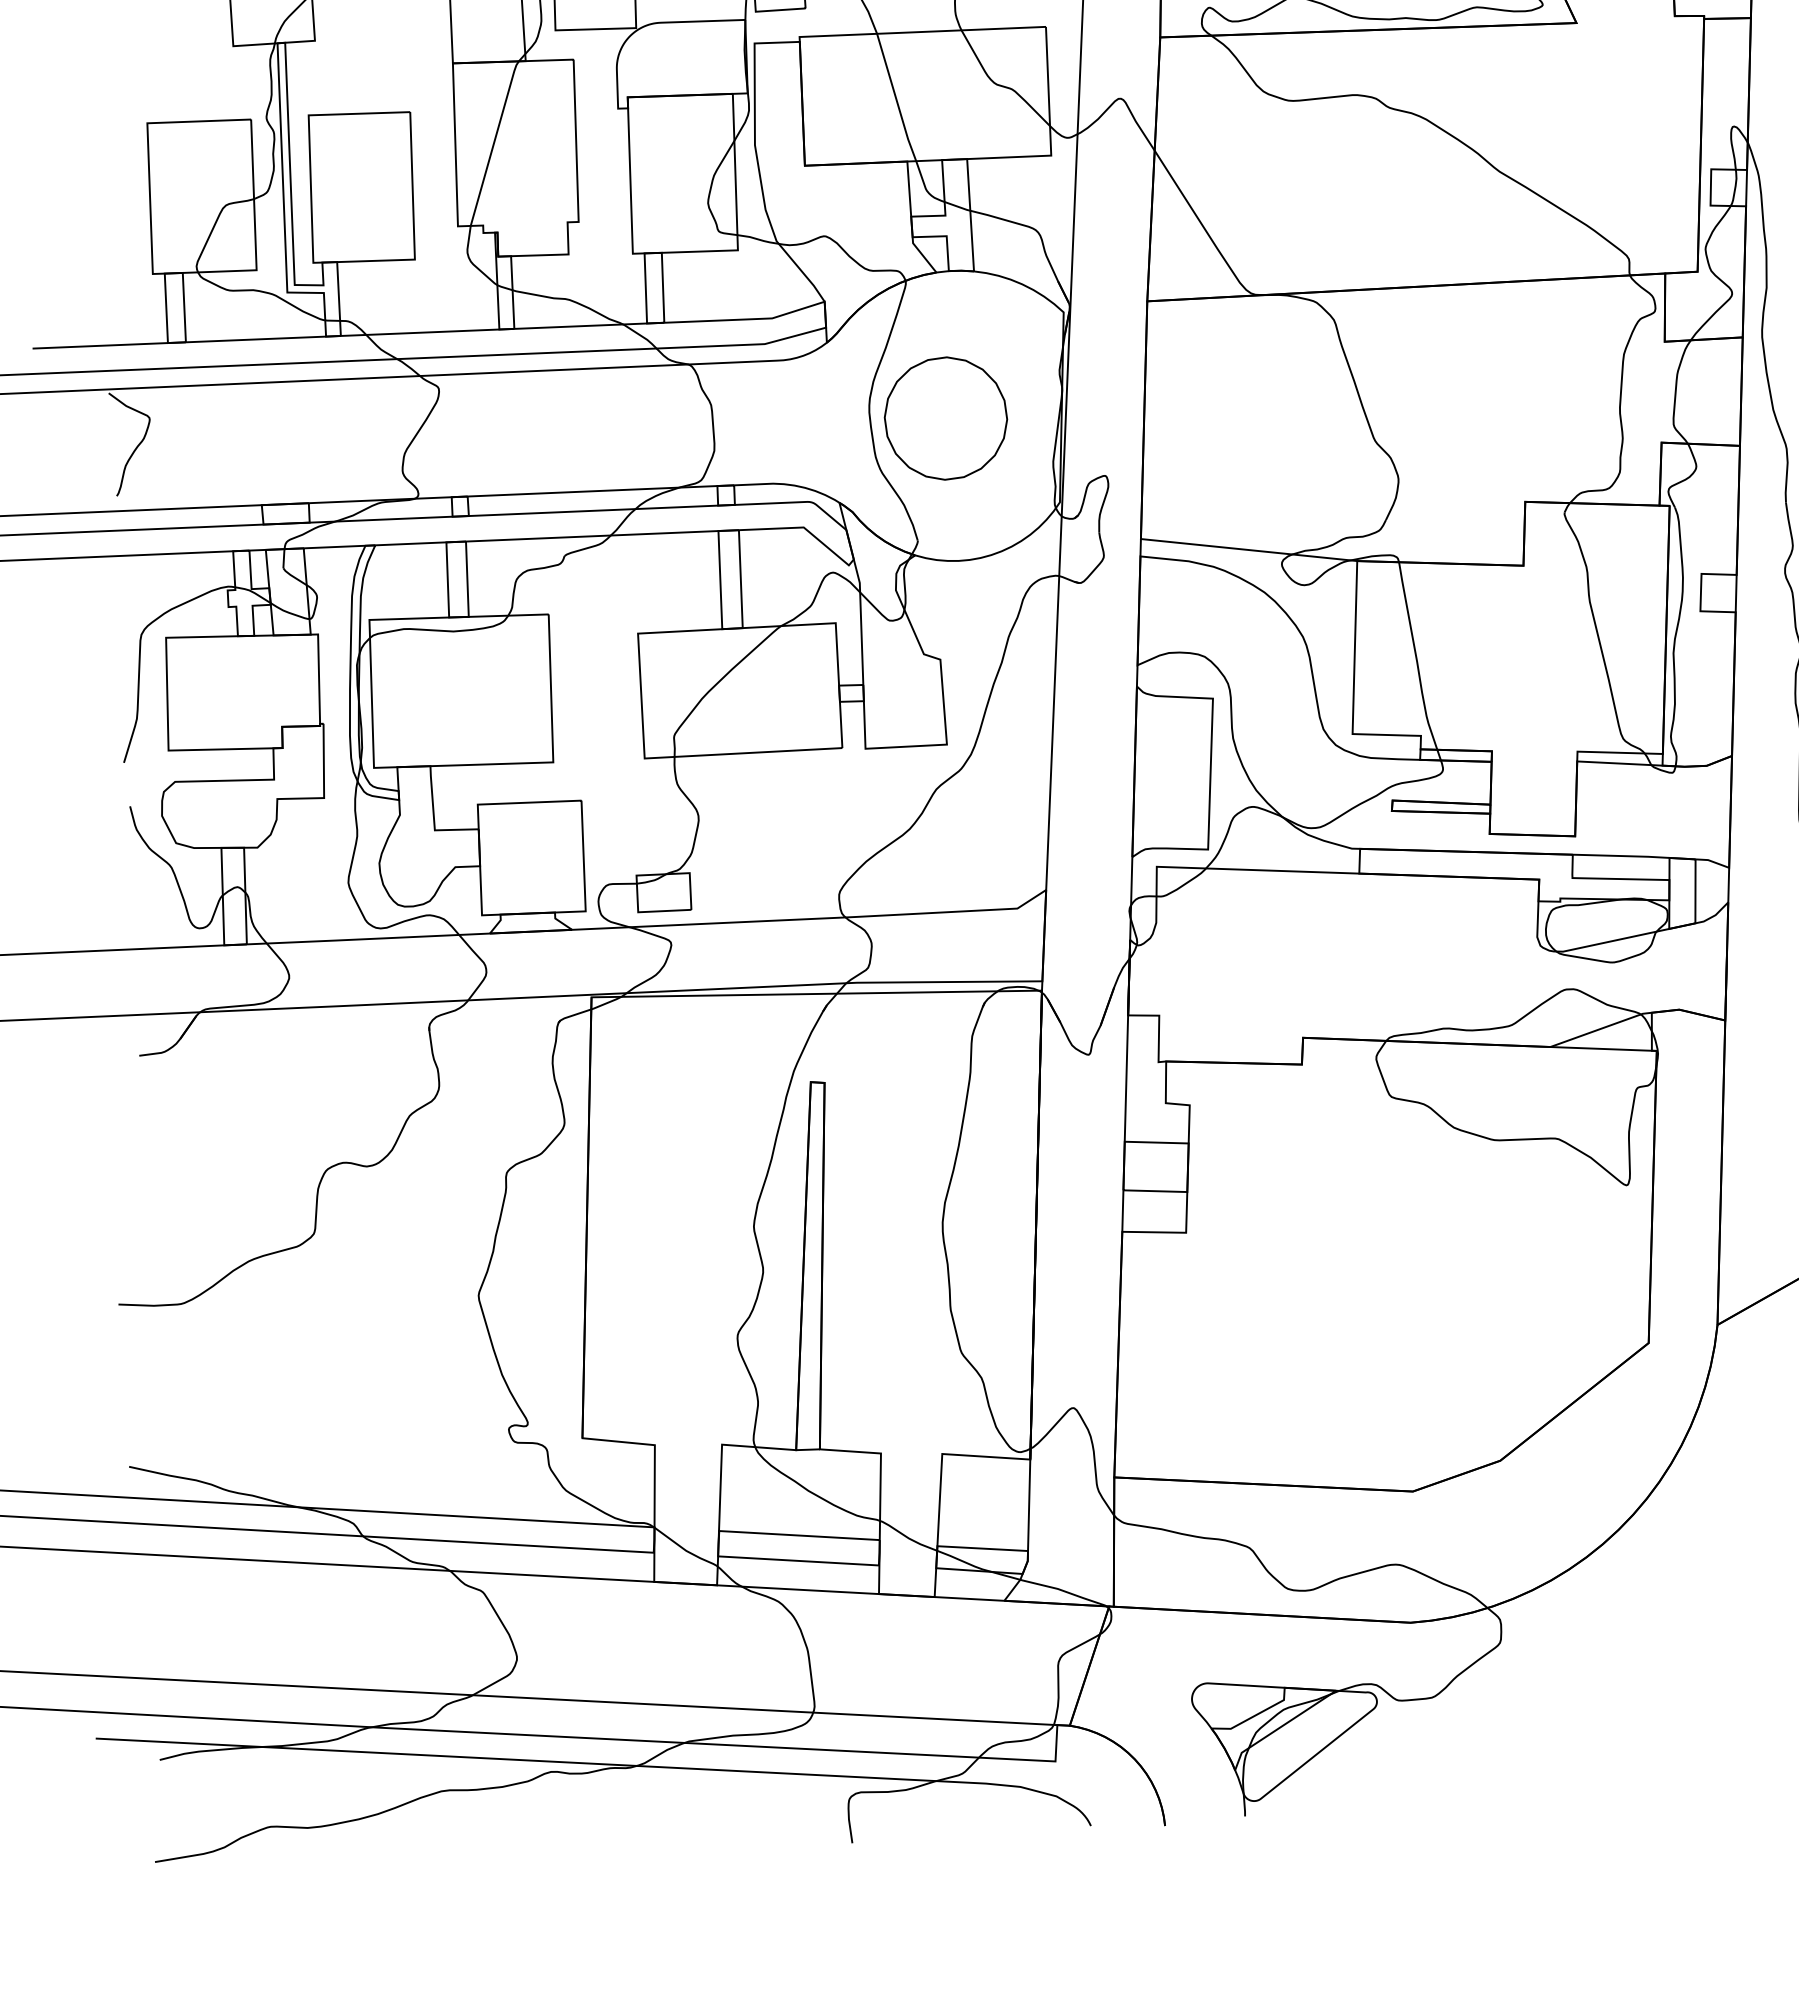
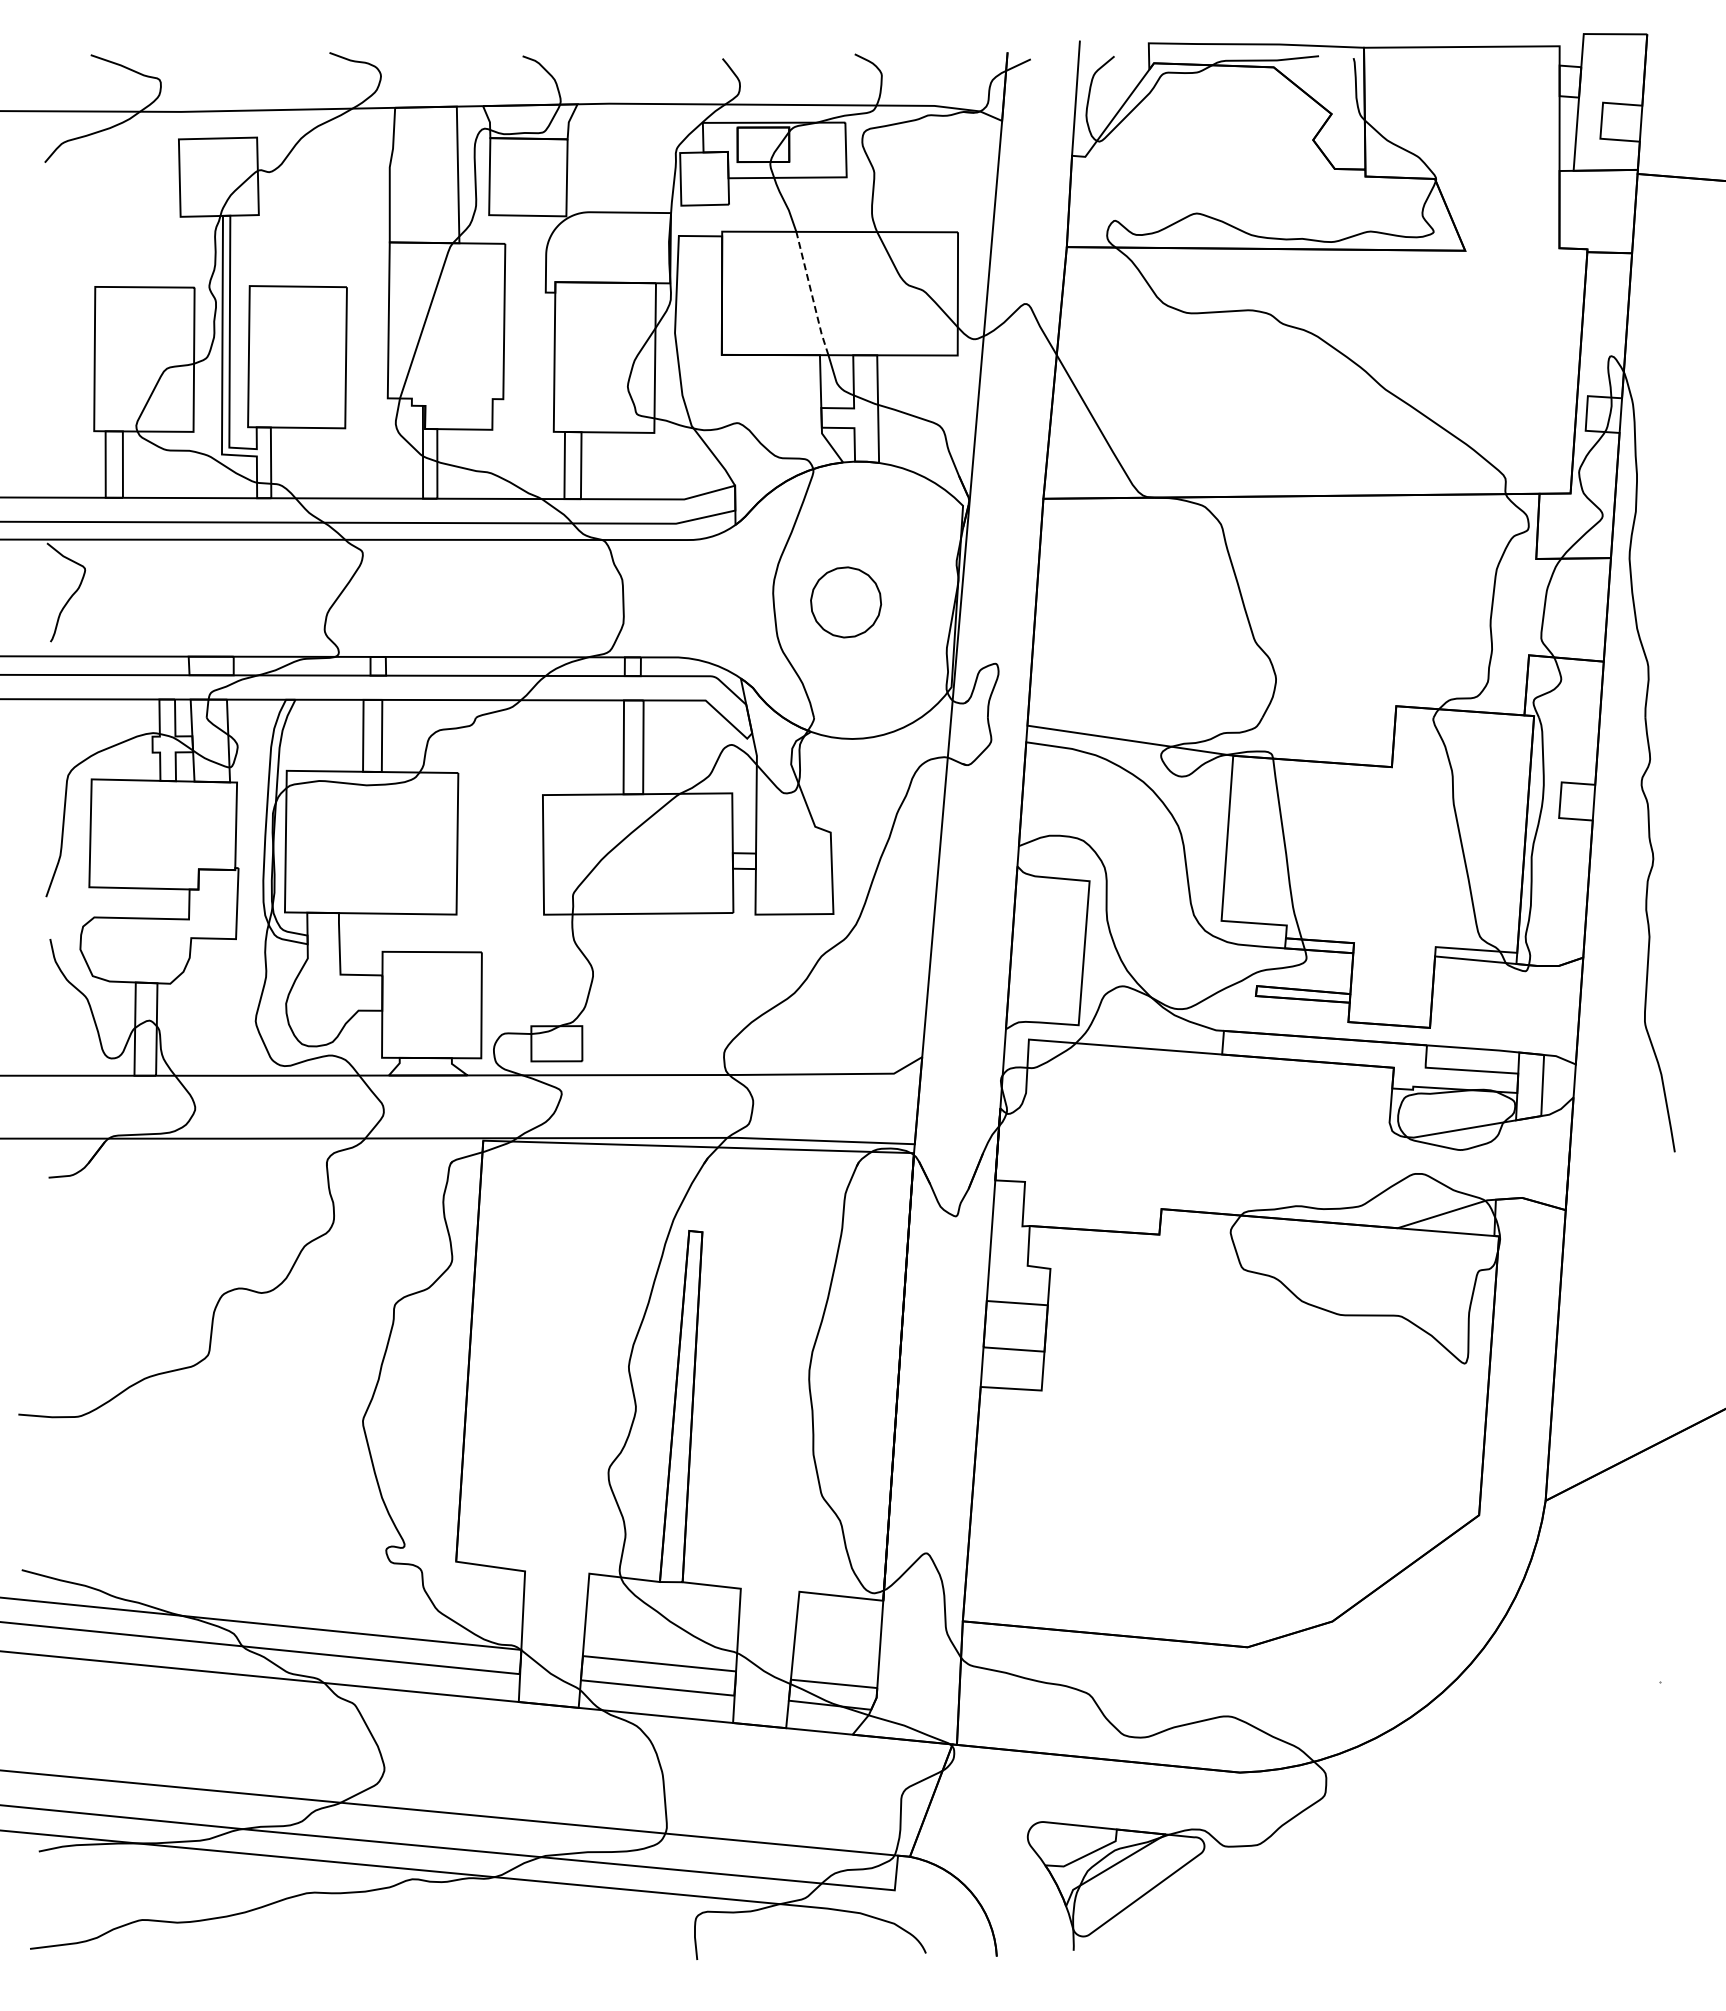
line: (895, 98) -> (811, 294), solid -> dashed
part: (945, 418) -> (845, 602), size x0.6

